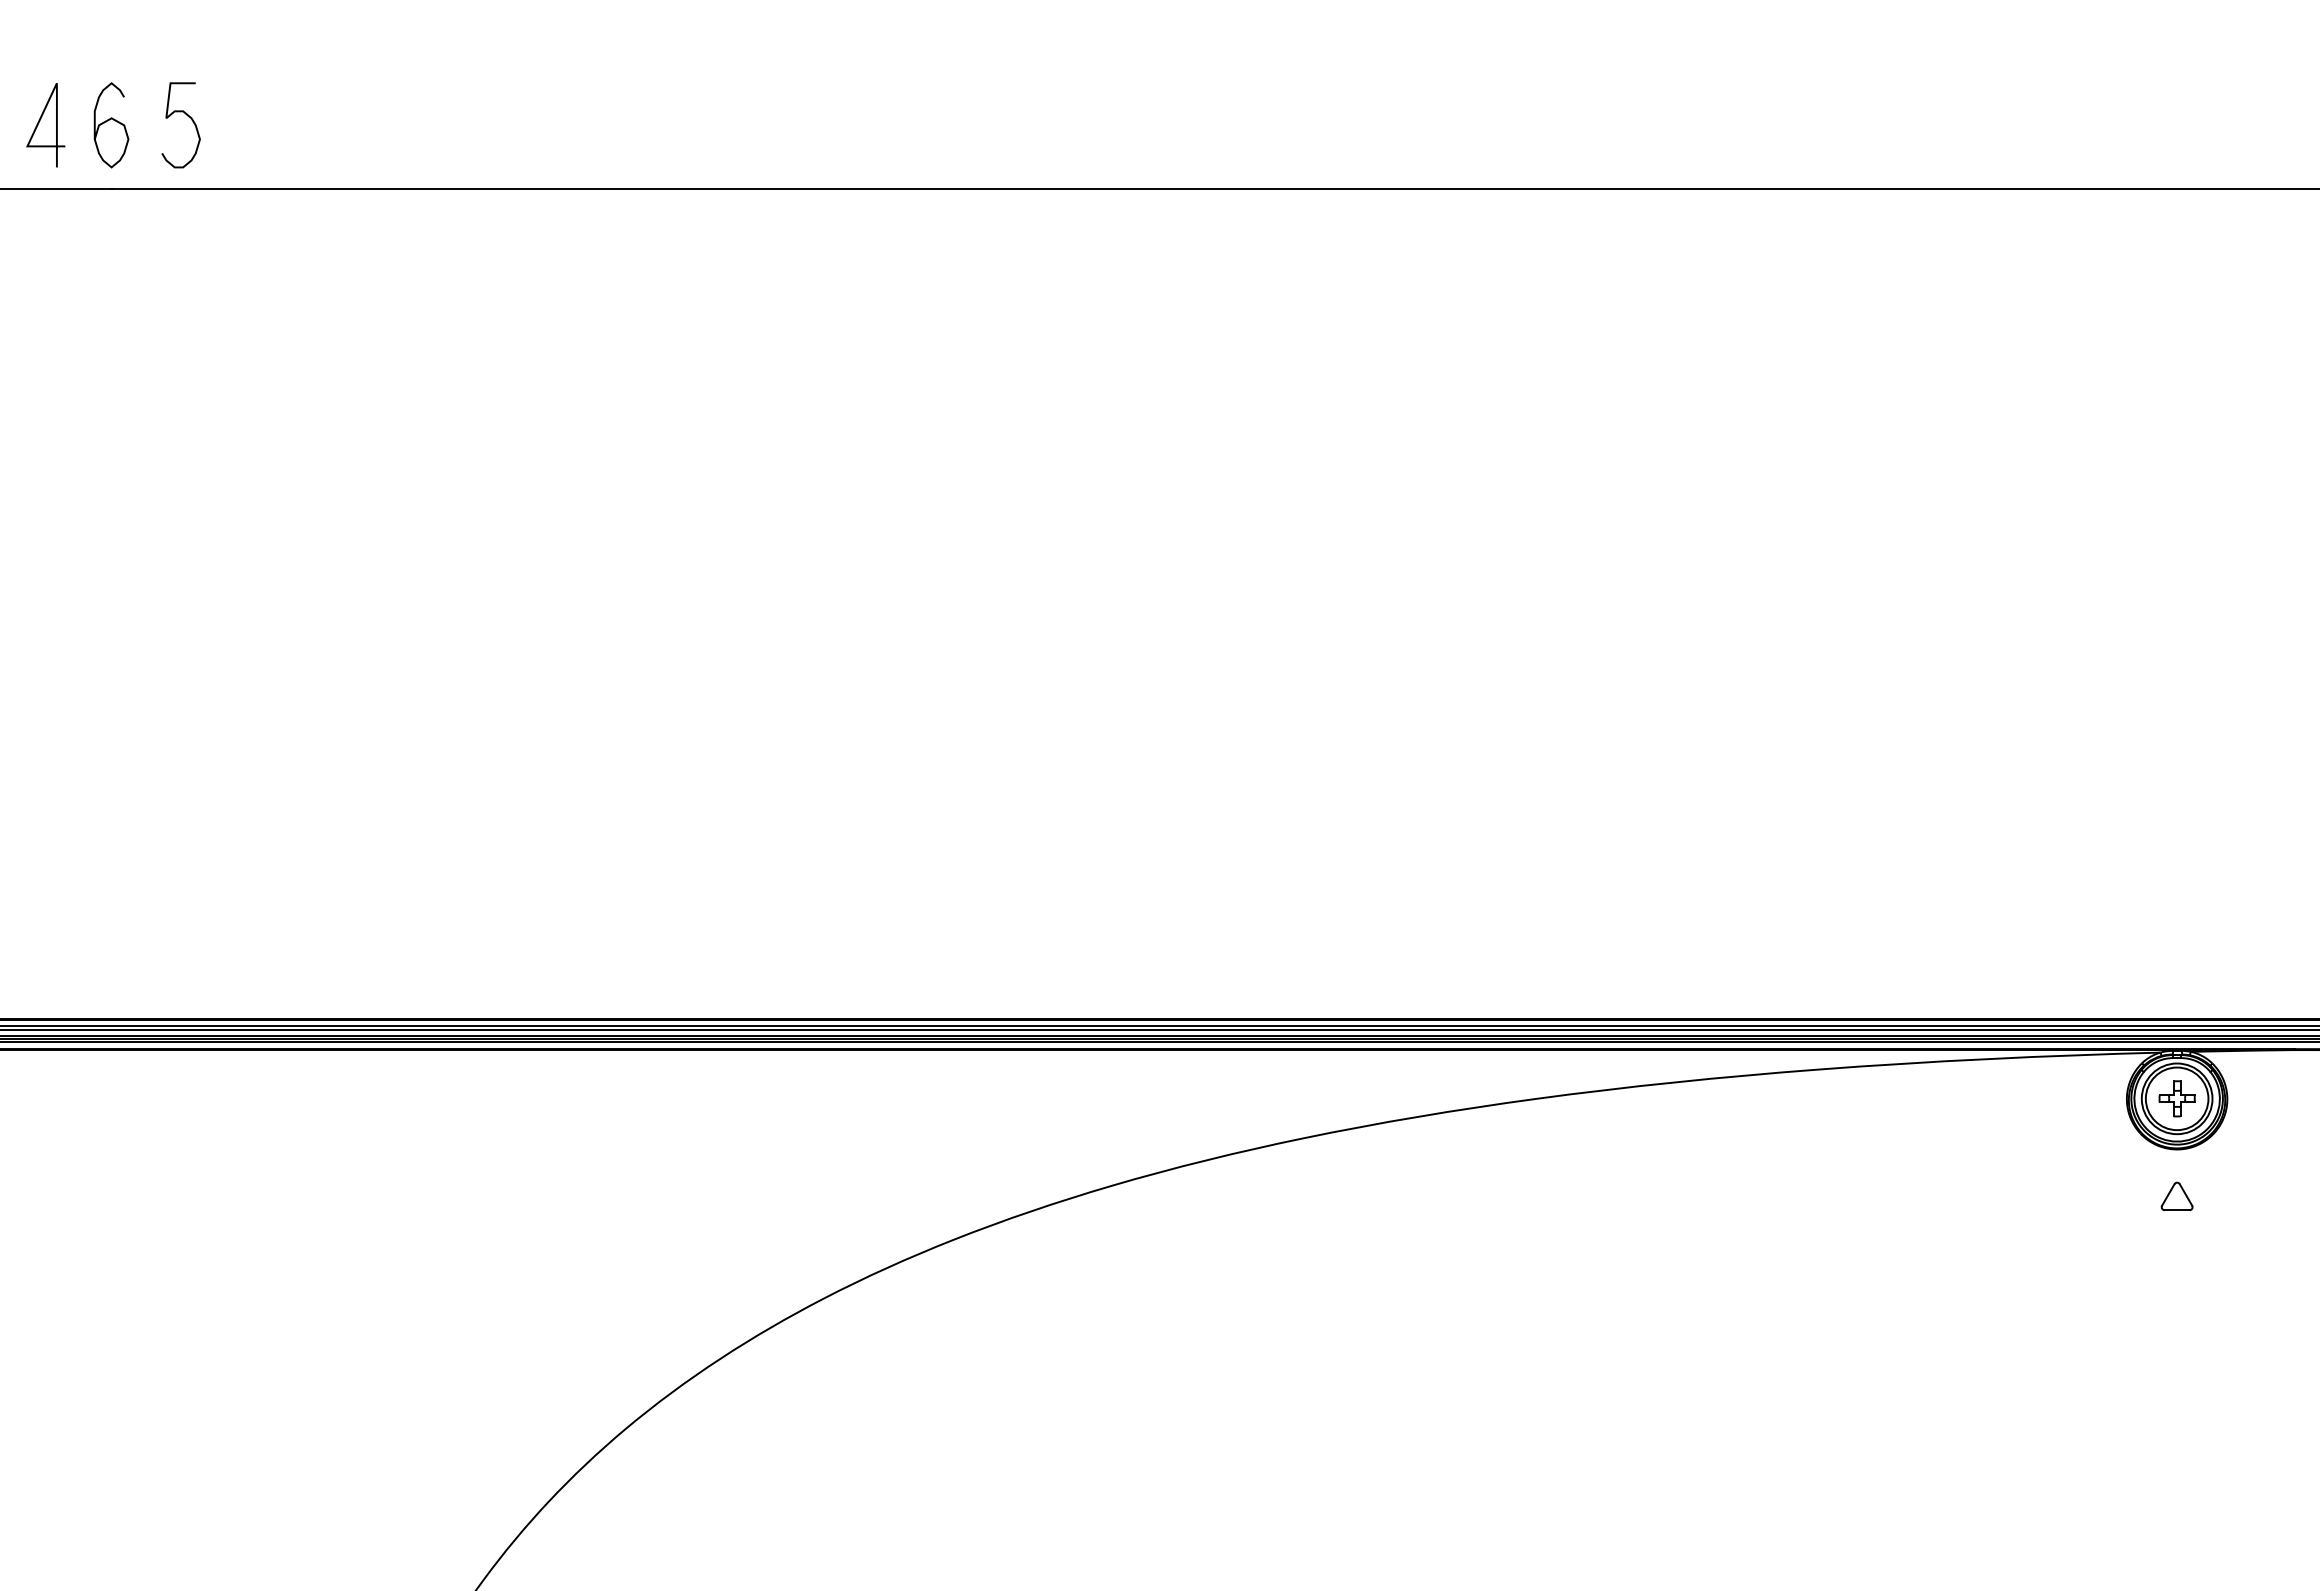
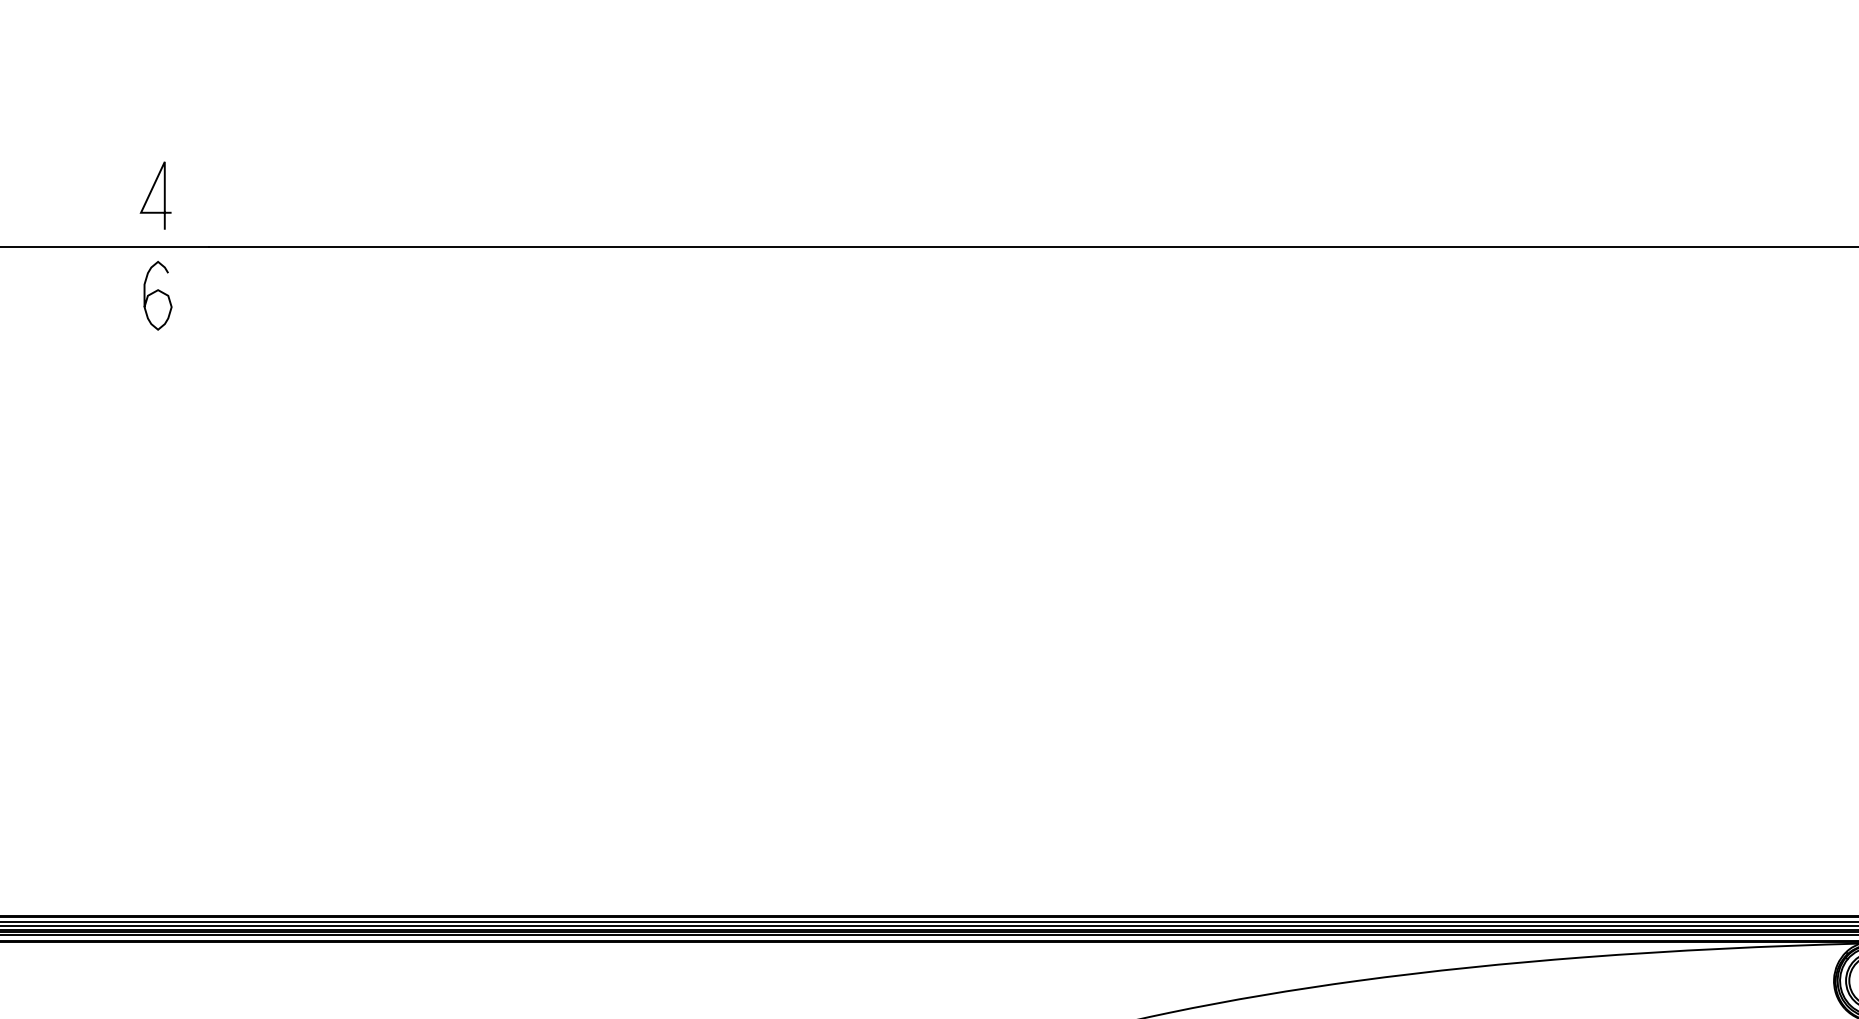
curve: (187, 116) -> (270, 188), removed
curve: (108, 121) -> (155, 292), moved

